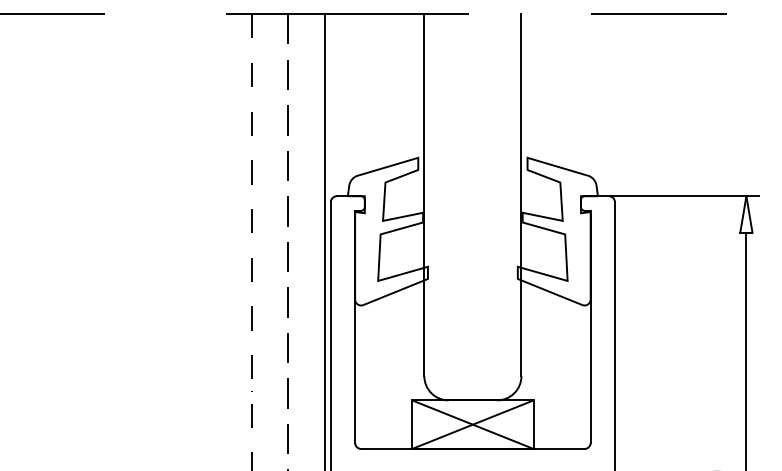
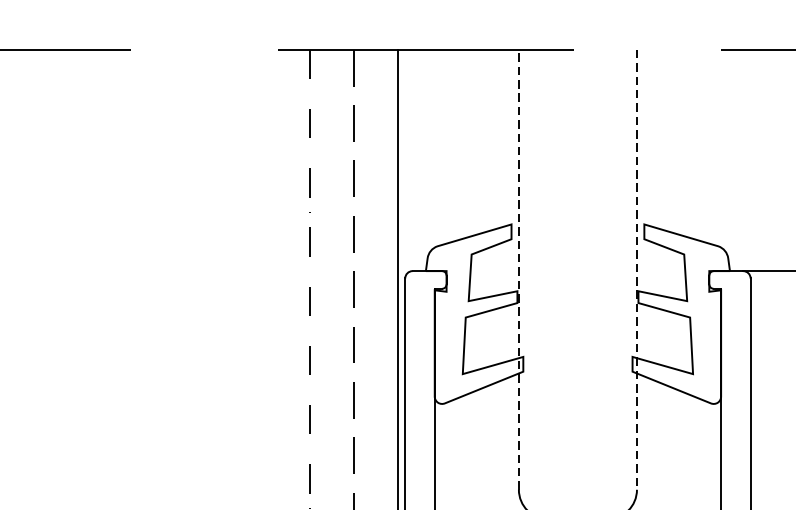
line: (424, 195) -> (519, 270), solid -> dashed
line: (521, 195) -> (637, 270), solid -> dashed

